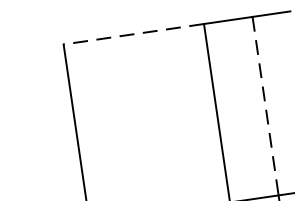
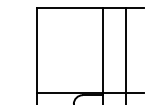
line: (132, 34) -> (69, 8), dashed -> solid
line: (266, 108) -> (126, 51), dashed -> solid

